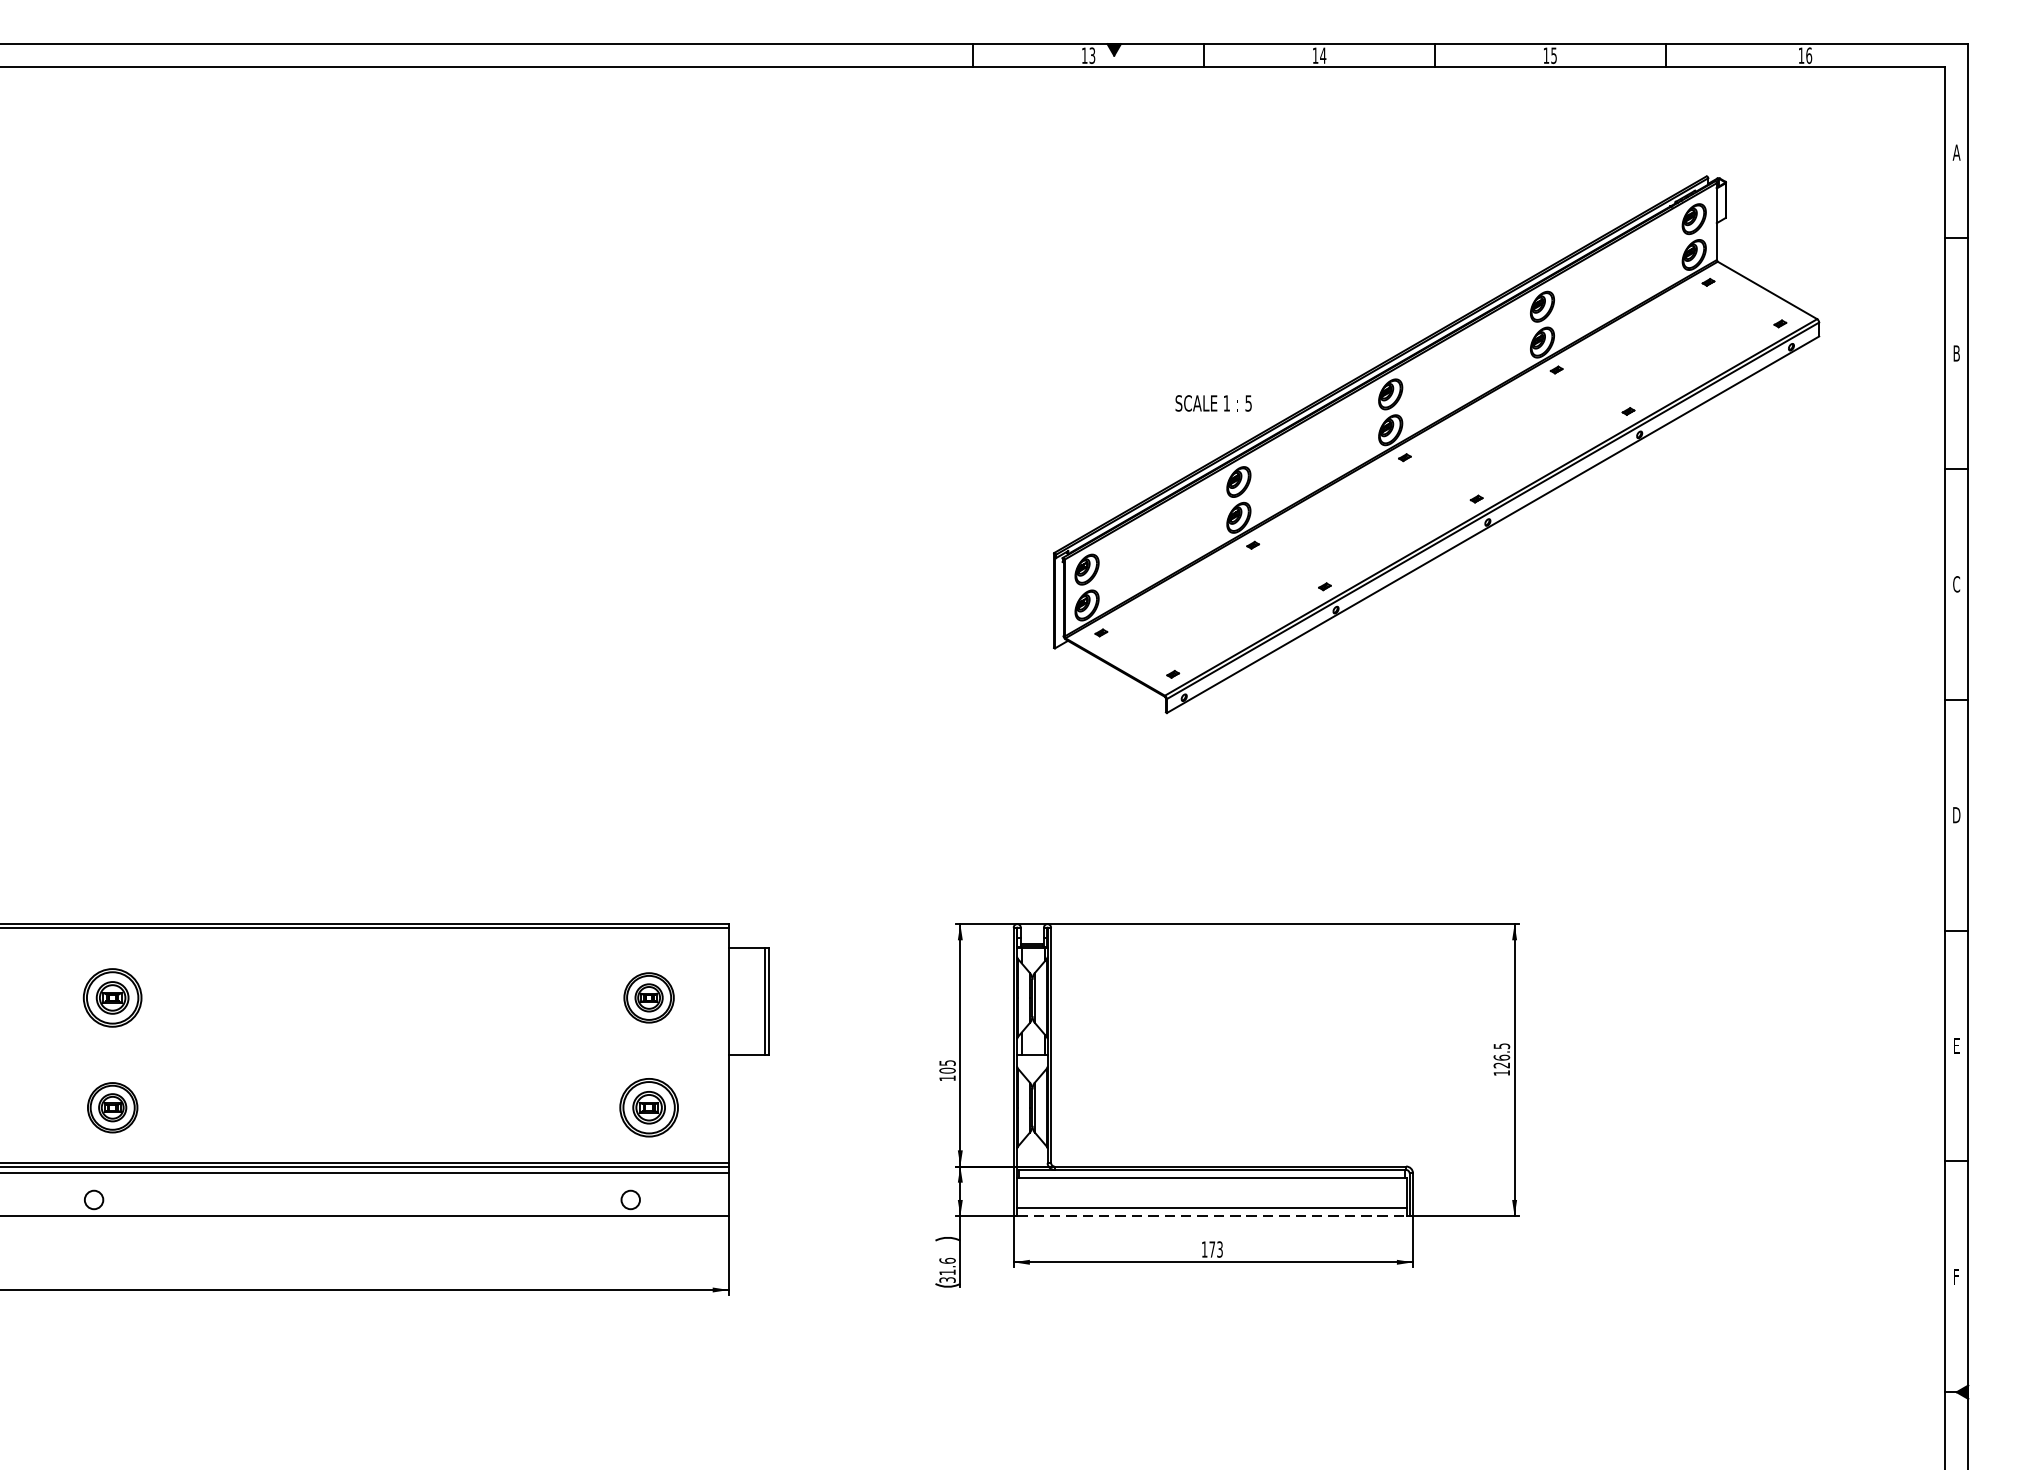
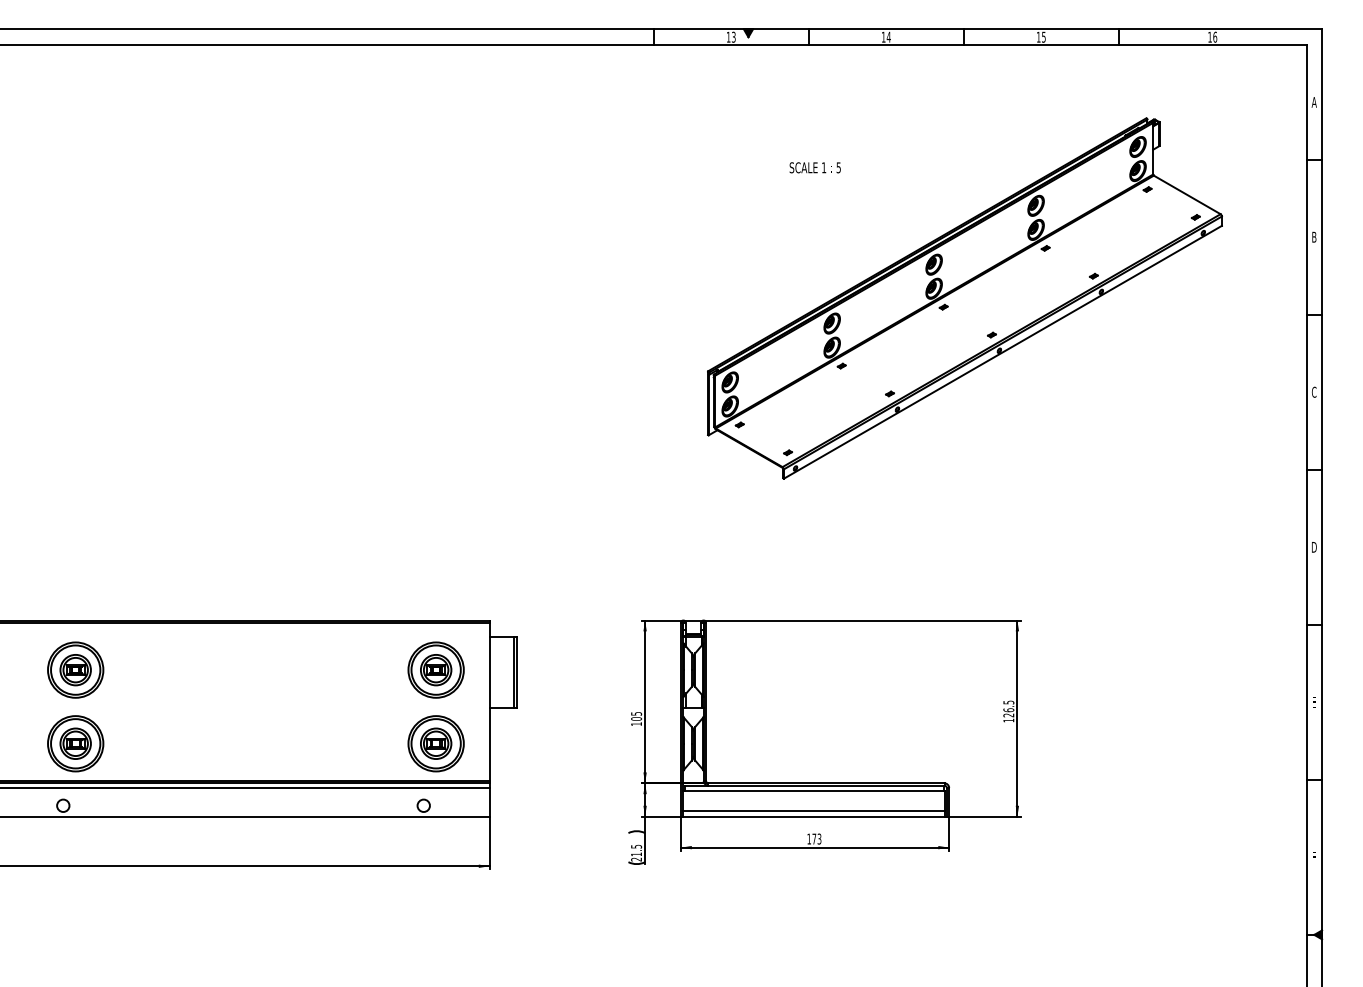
text: (1212, 402) -> (814, 167), moved
part: (112, 997) -> (75, 669), size x1.43
part: (648, 997) -> (435, 669), size x1.67
part: (112, 1107) -> (75, 743), size x1.67
part: (648, 1107) -> (435, 743), size x1.43
line: (1212, 1215) -> (814, 816), dashed -> solid
text: (947, 1269) -> (636, 852), 31.6 -> 21.5

